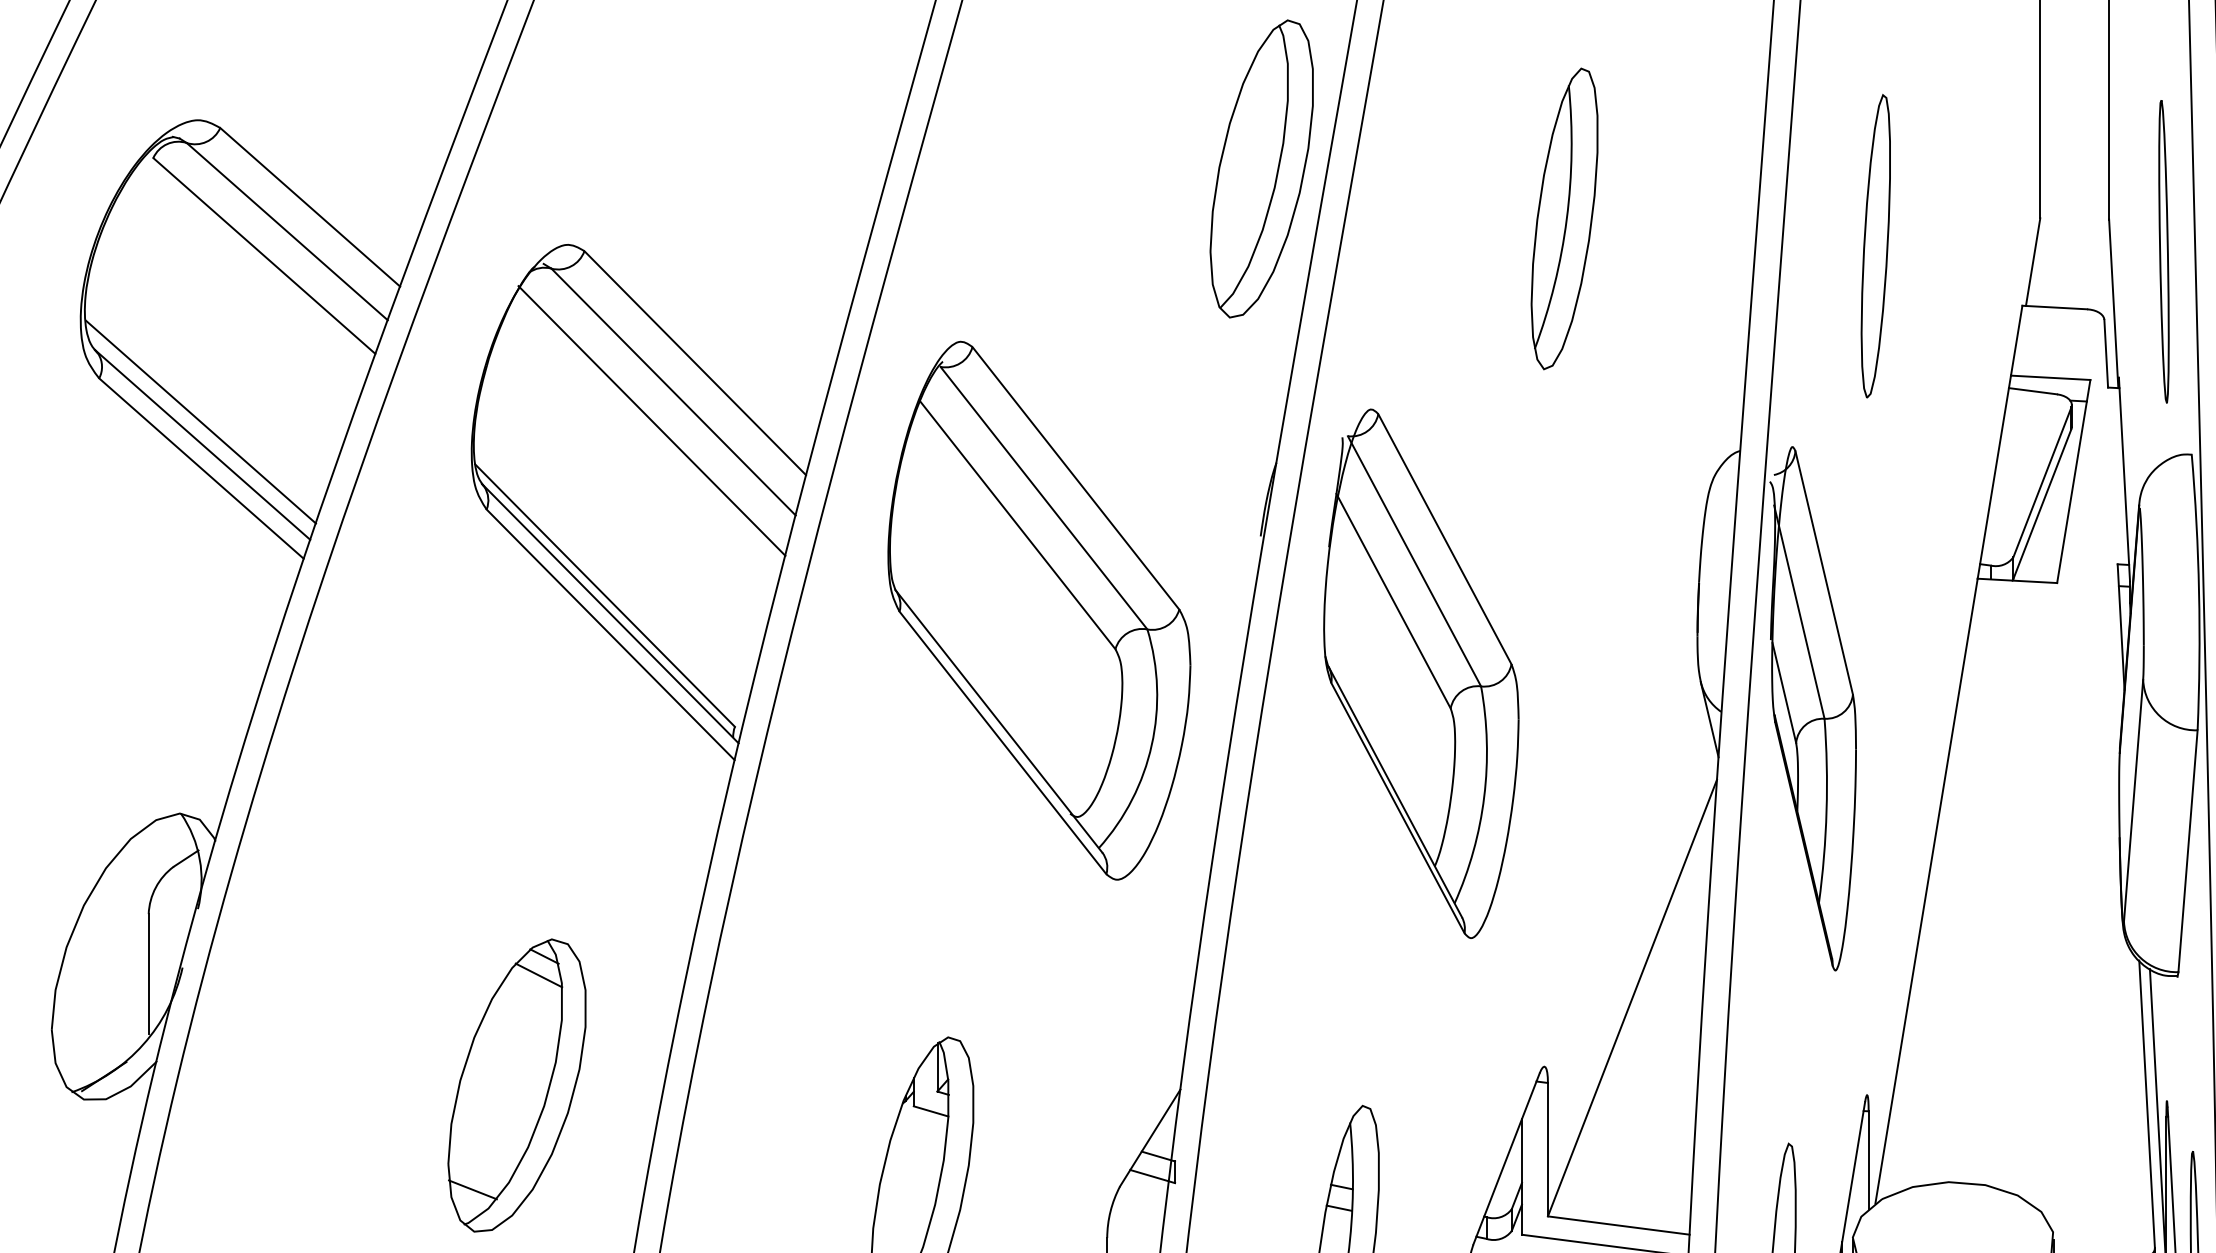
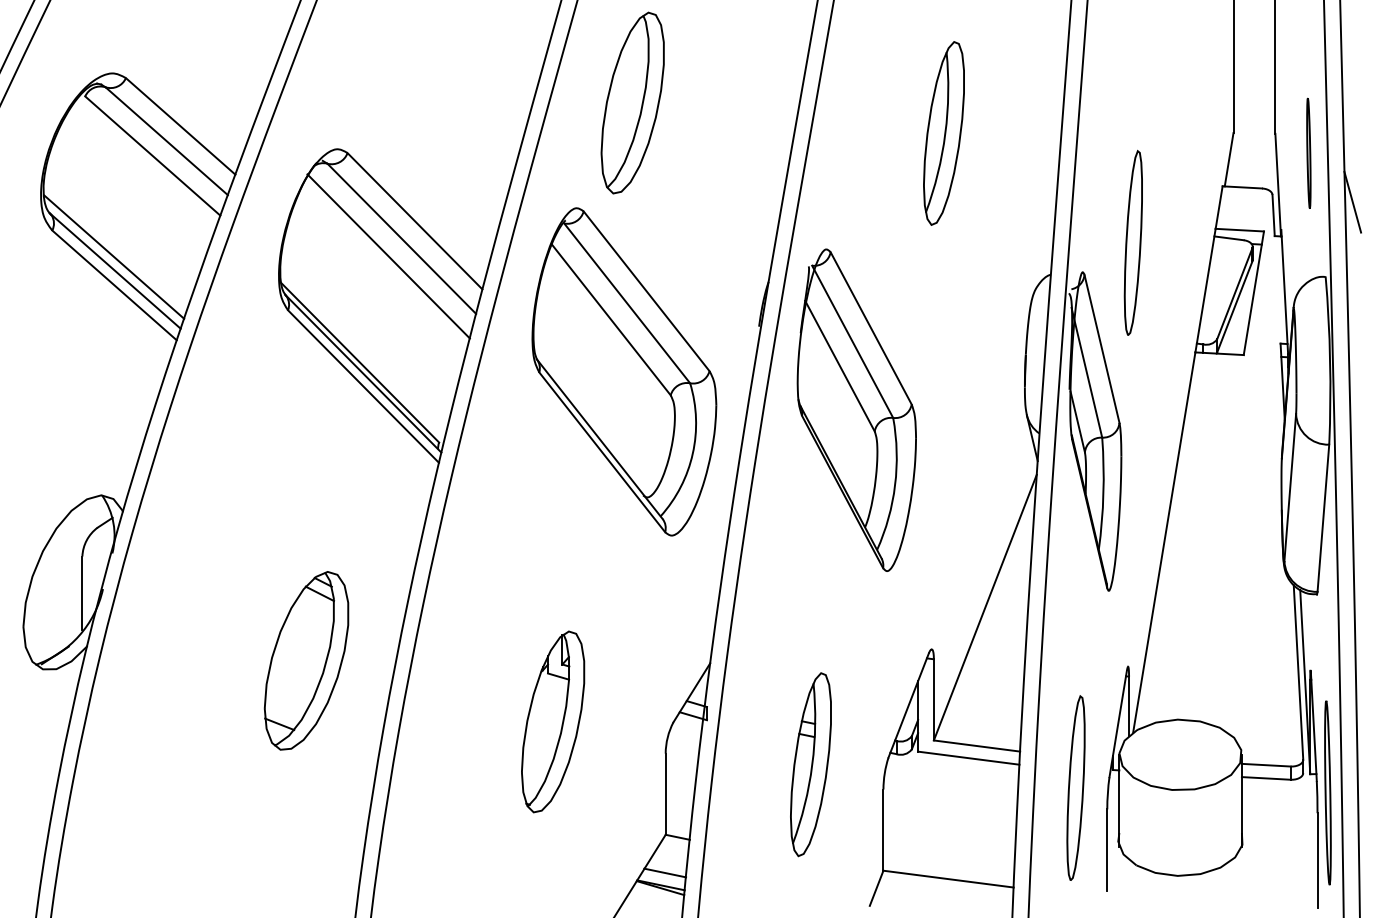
part: (1261, 168) -> (632, 102), moved
part: (1874, 245) -> (1132, 242), moved
part: (2163, 251) -> (1308, 153), size x0.6

